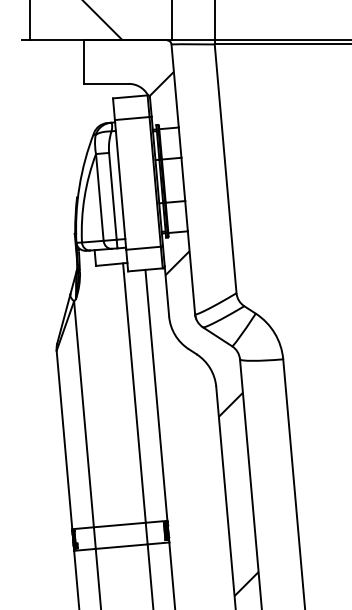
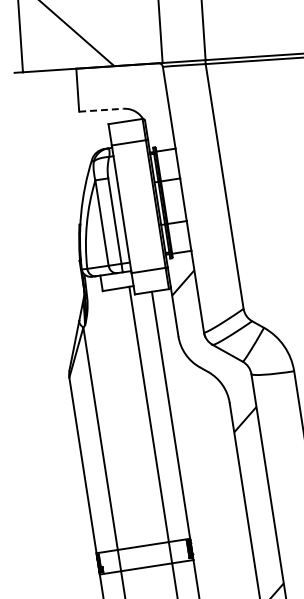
line: (107, 83) -> (102, 109), solid -> dashed
hatch: (161, 83) -> (155, 106), removed

